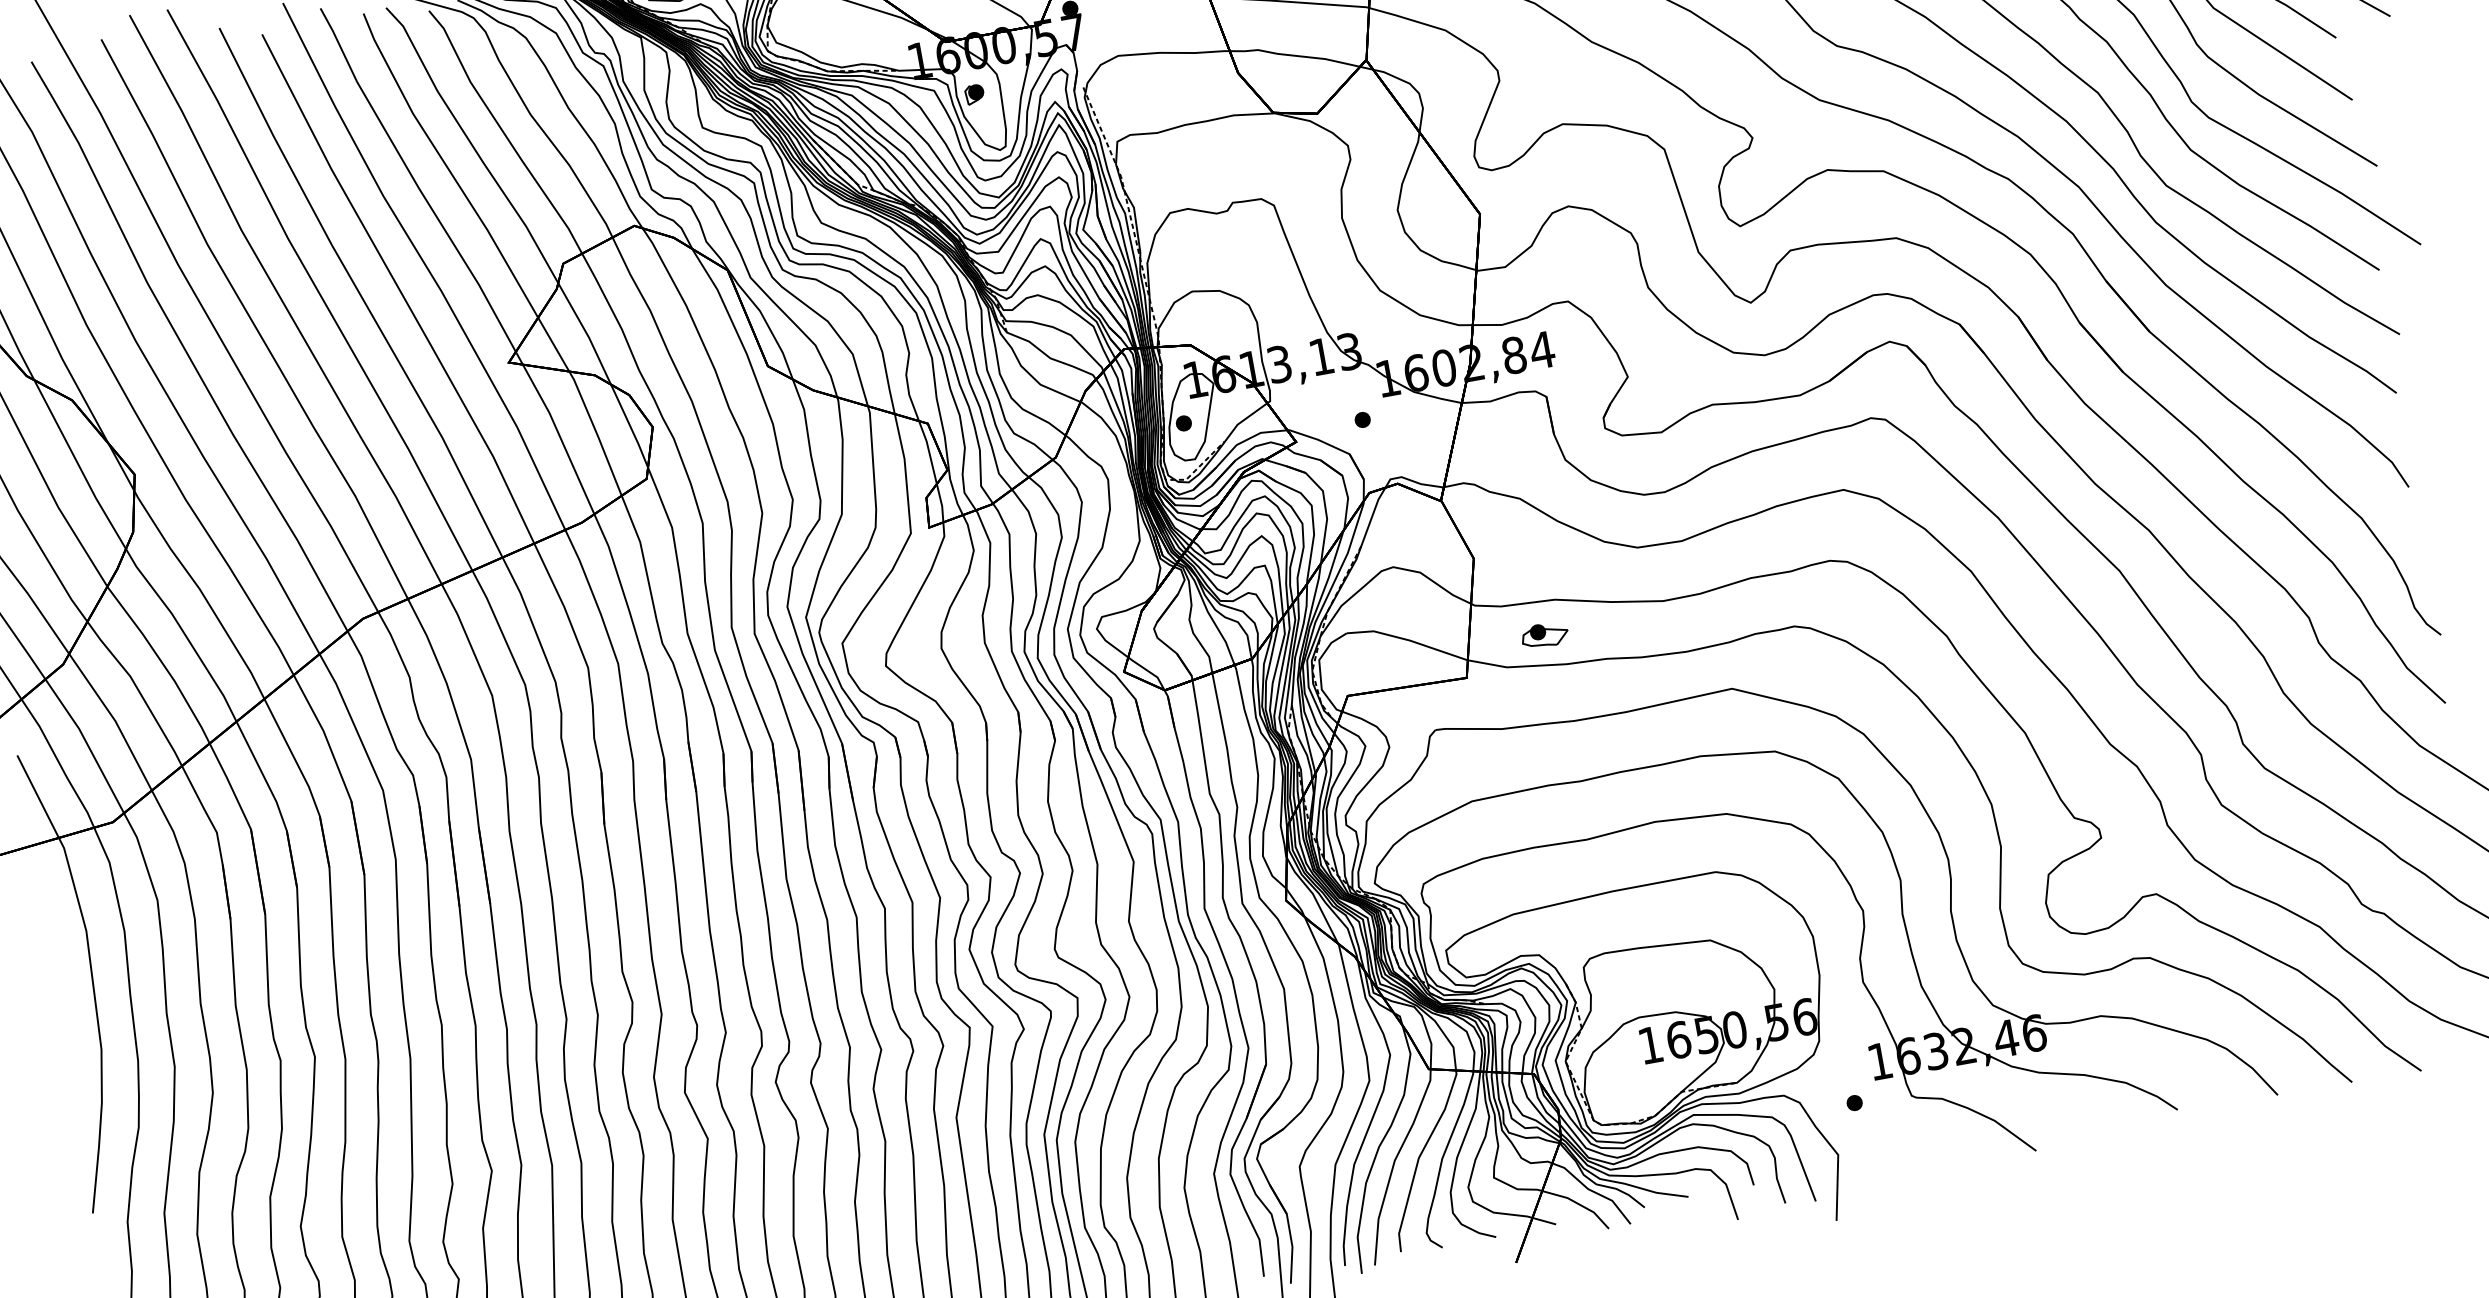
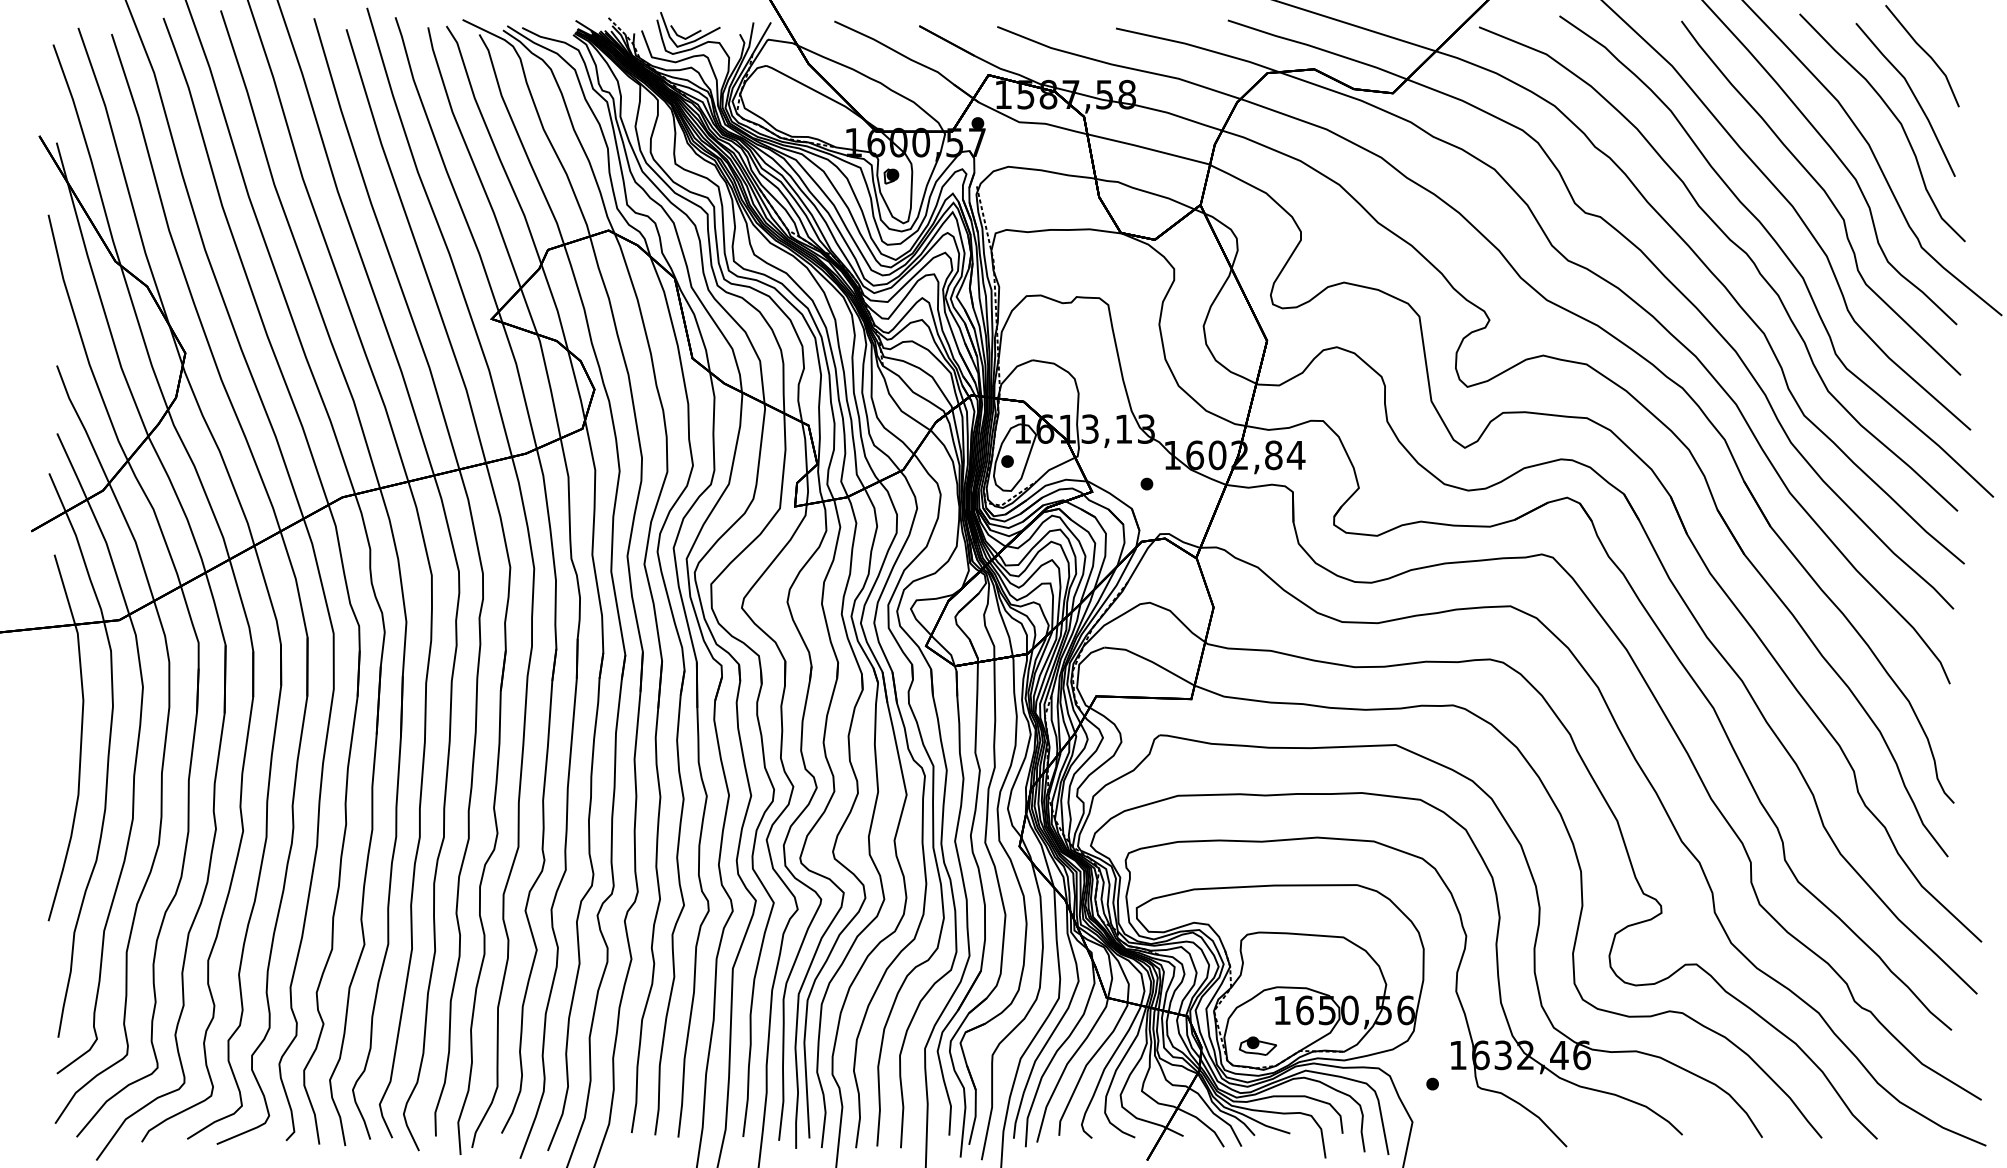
part: (1544, 634) -> (1257, 1045), moved

